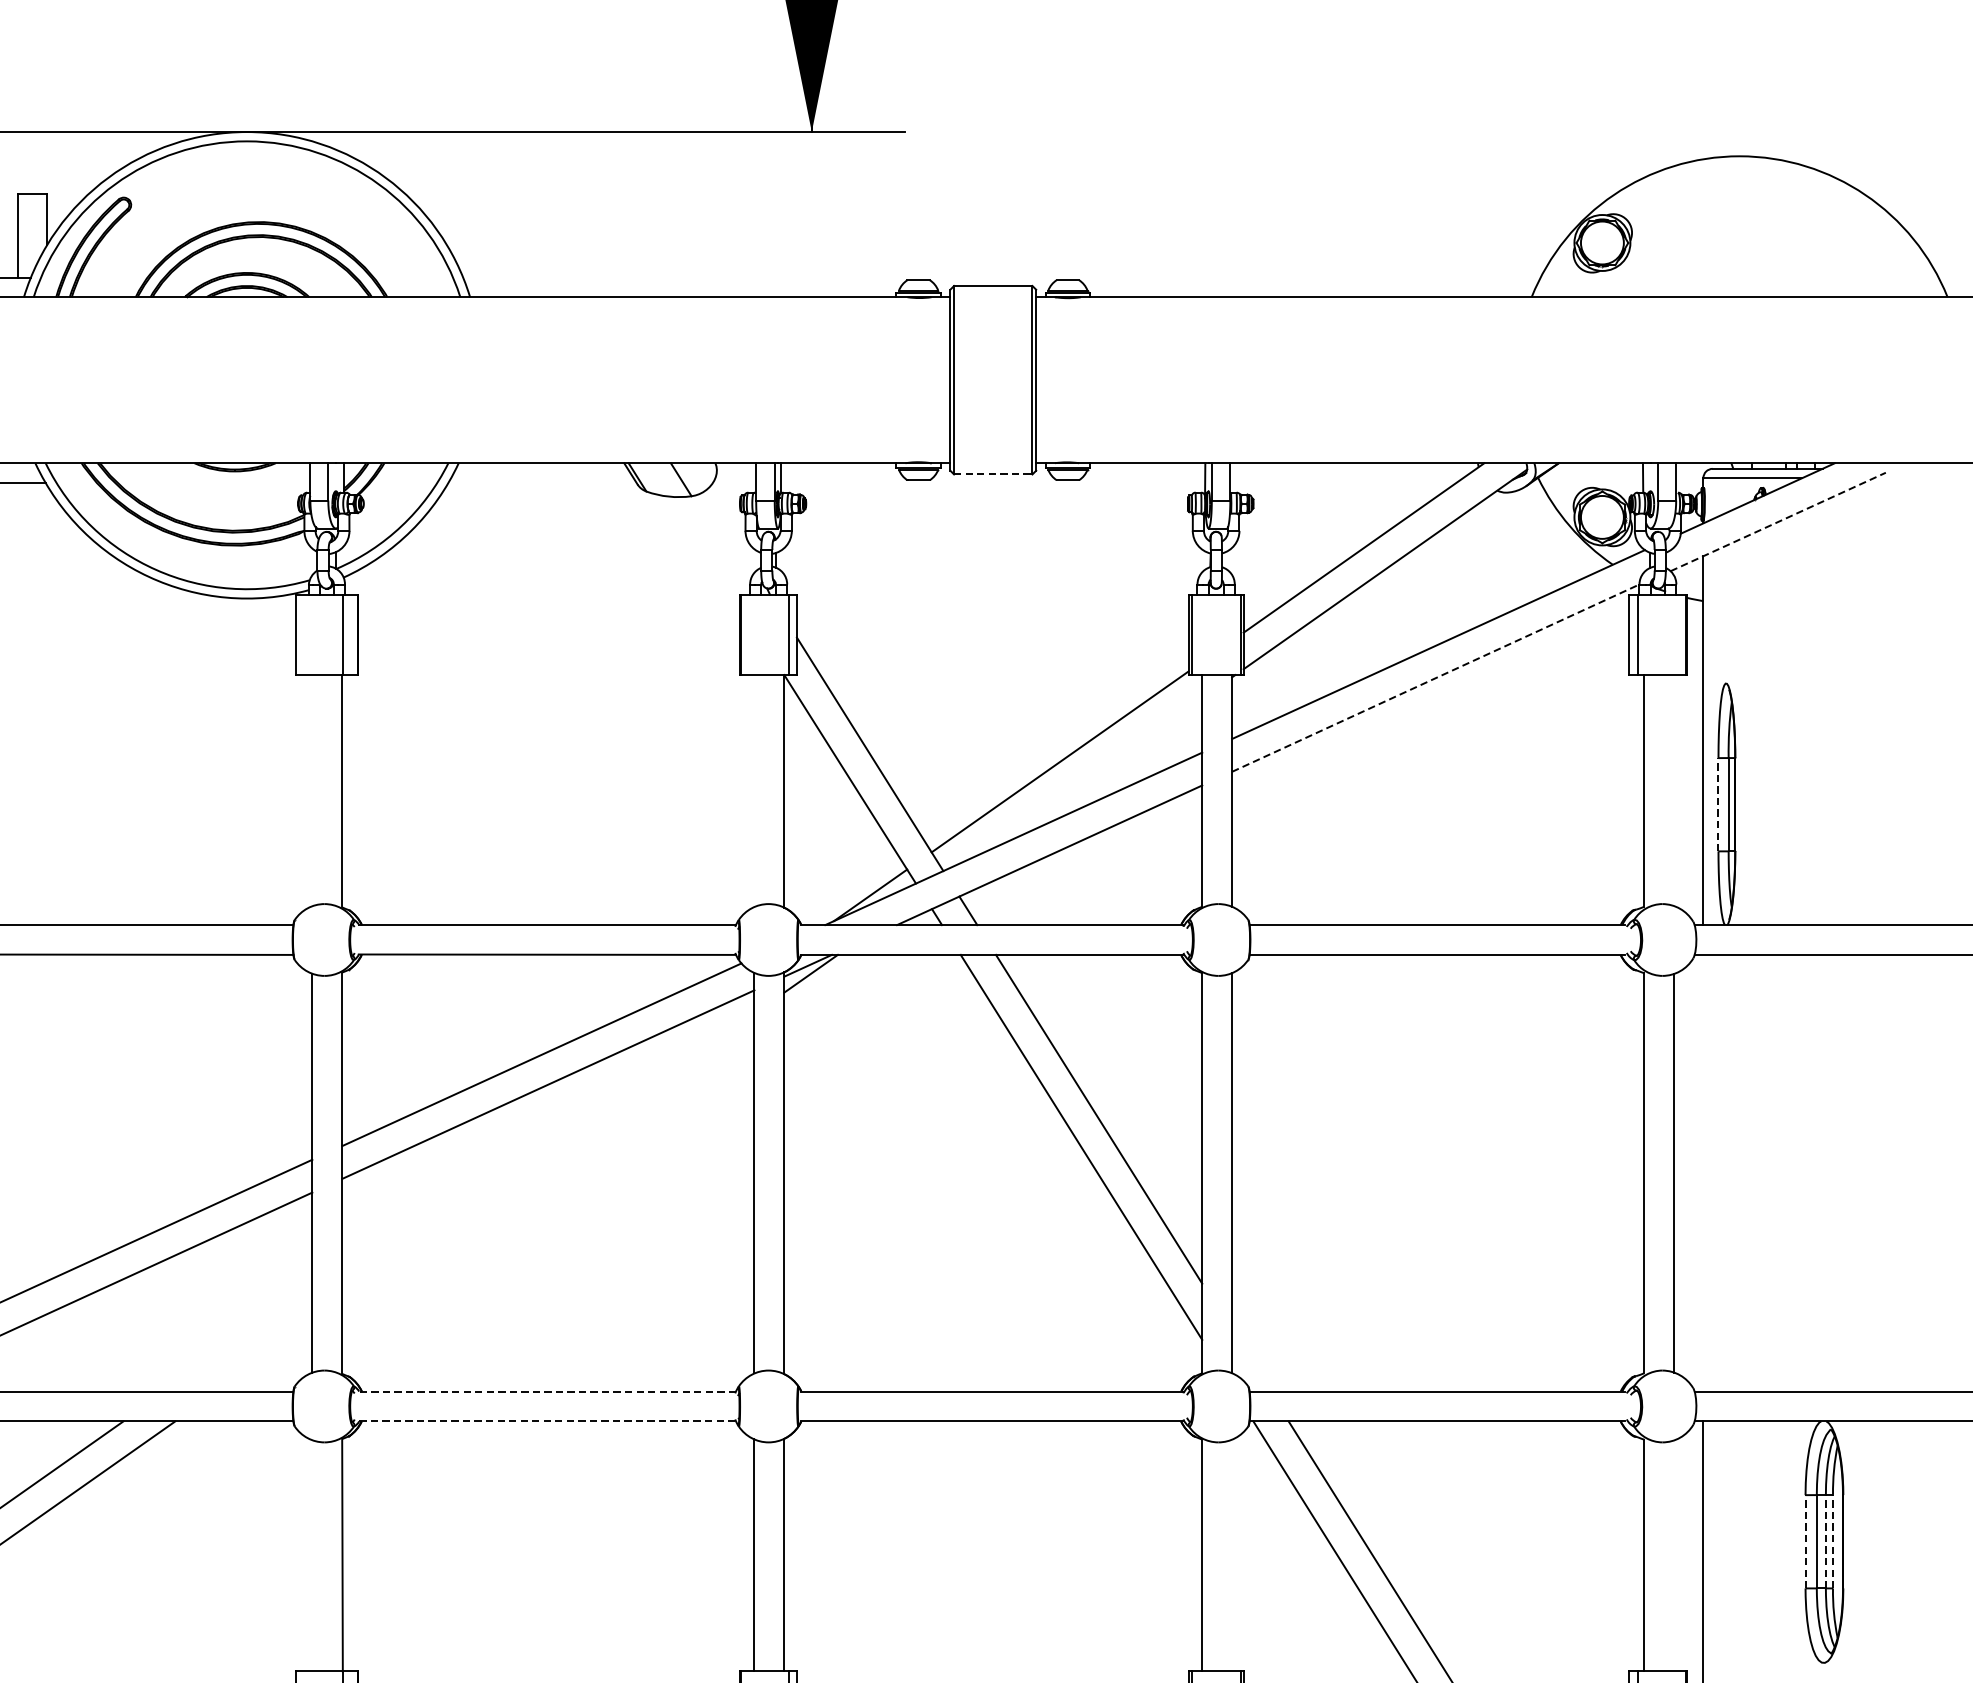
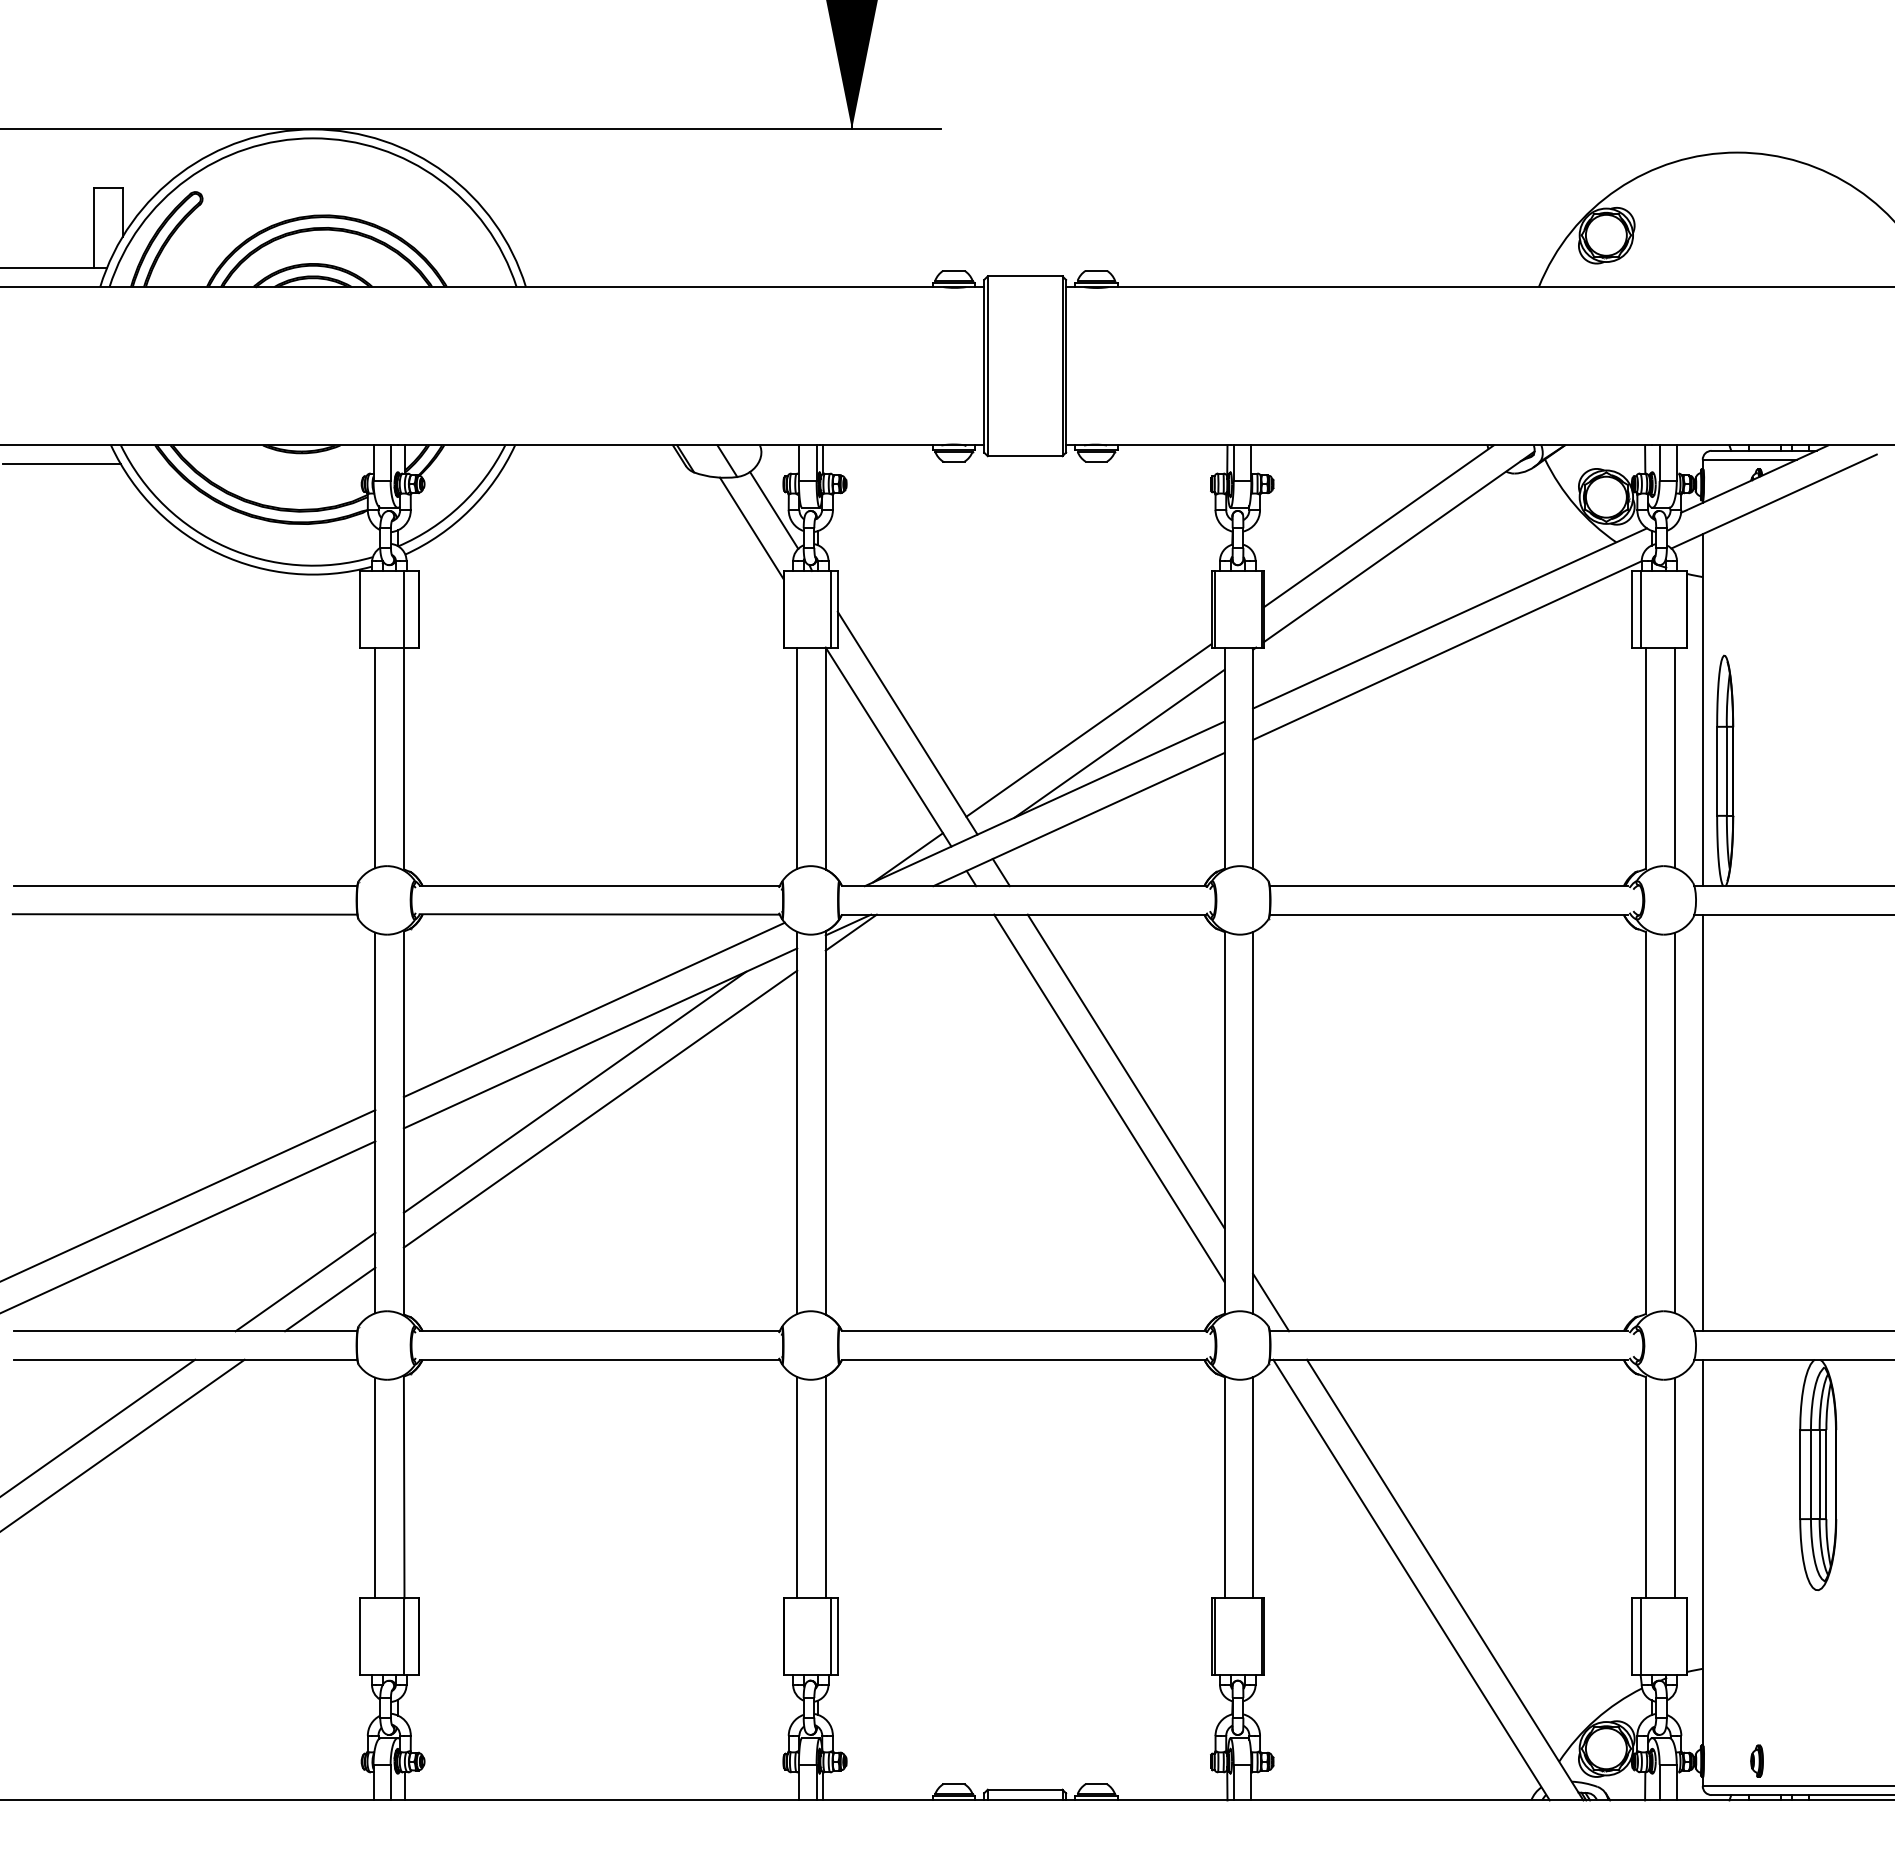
line: (993, 474) -> (1025, 456), dashed -> solid
line: (1778, 521) -> (1774, 501), dashed -> solid
line: (730, 531) -> (774, 510), added
line: (706, 550) -> (751, 528), added
line: (1435, 678) -> (1447, 650), dashed -> solid
line: (1092, 775) -> (1119, 743), added
line: (312, 790) -> (375, 757), added
line: (754, 790) -> (797, 757), added
line: (1673, 790) -> (1674, 757), added
line: (1718, 804) -> (1717, 771), dashed -> solid
line: (520, 1140) -> (574, 1091), added
line: (548, 1158) -> (600, 1108), added
line: (1703, 1172) -> (1702, 1122), added
line: (239, 1339) -> (305, 1281), added
line: (265, 1358) -> (330, 1299), added
line: (1251, 1361) -> (1271, 1302), added
line: (547, 1391) -> (599, 1331), dashed -> solid
line: (547, 1421) -> (599, 1359), dashed -> solid
line: (1805, 1541) -> (1800, 1474), dashed -> solid
line: (1825, 1541) -> (1819, 1474), dashed -> solid
line: (1833, 1541) -> (1826, 1474), dashed -> solid
line: (312, 1555) -> (375, 1487), added
line: (1232, 1555) -> (1253, 1487), added
line: (1673, 1555) -> (1674, 1487), added

